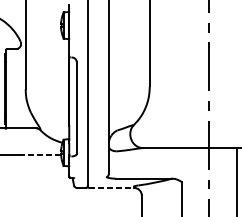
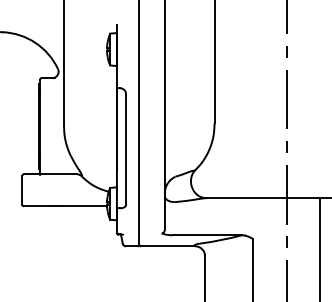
line: (40, 154) -> (81, 206), dashed -> solid
line: (111, 187) -> (168, 246), dashed -> solid

